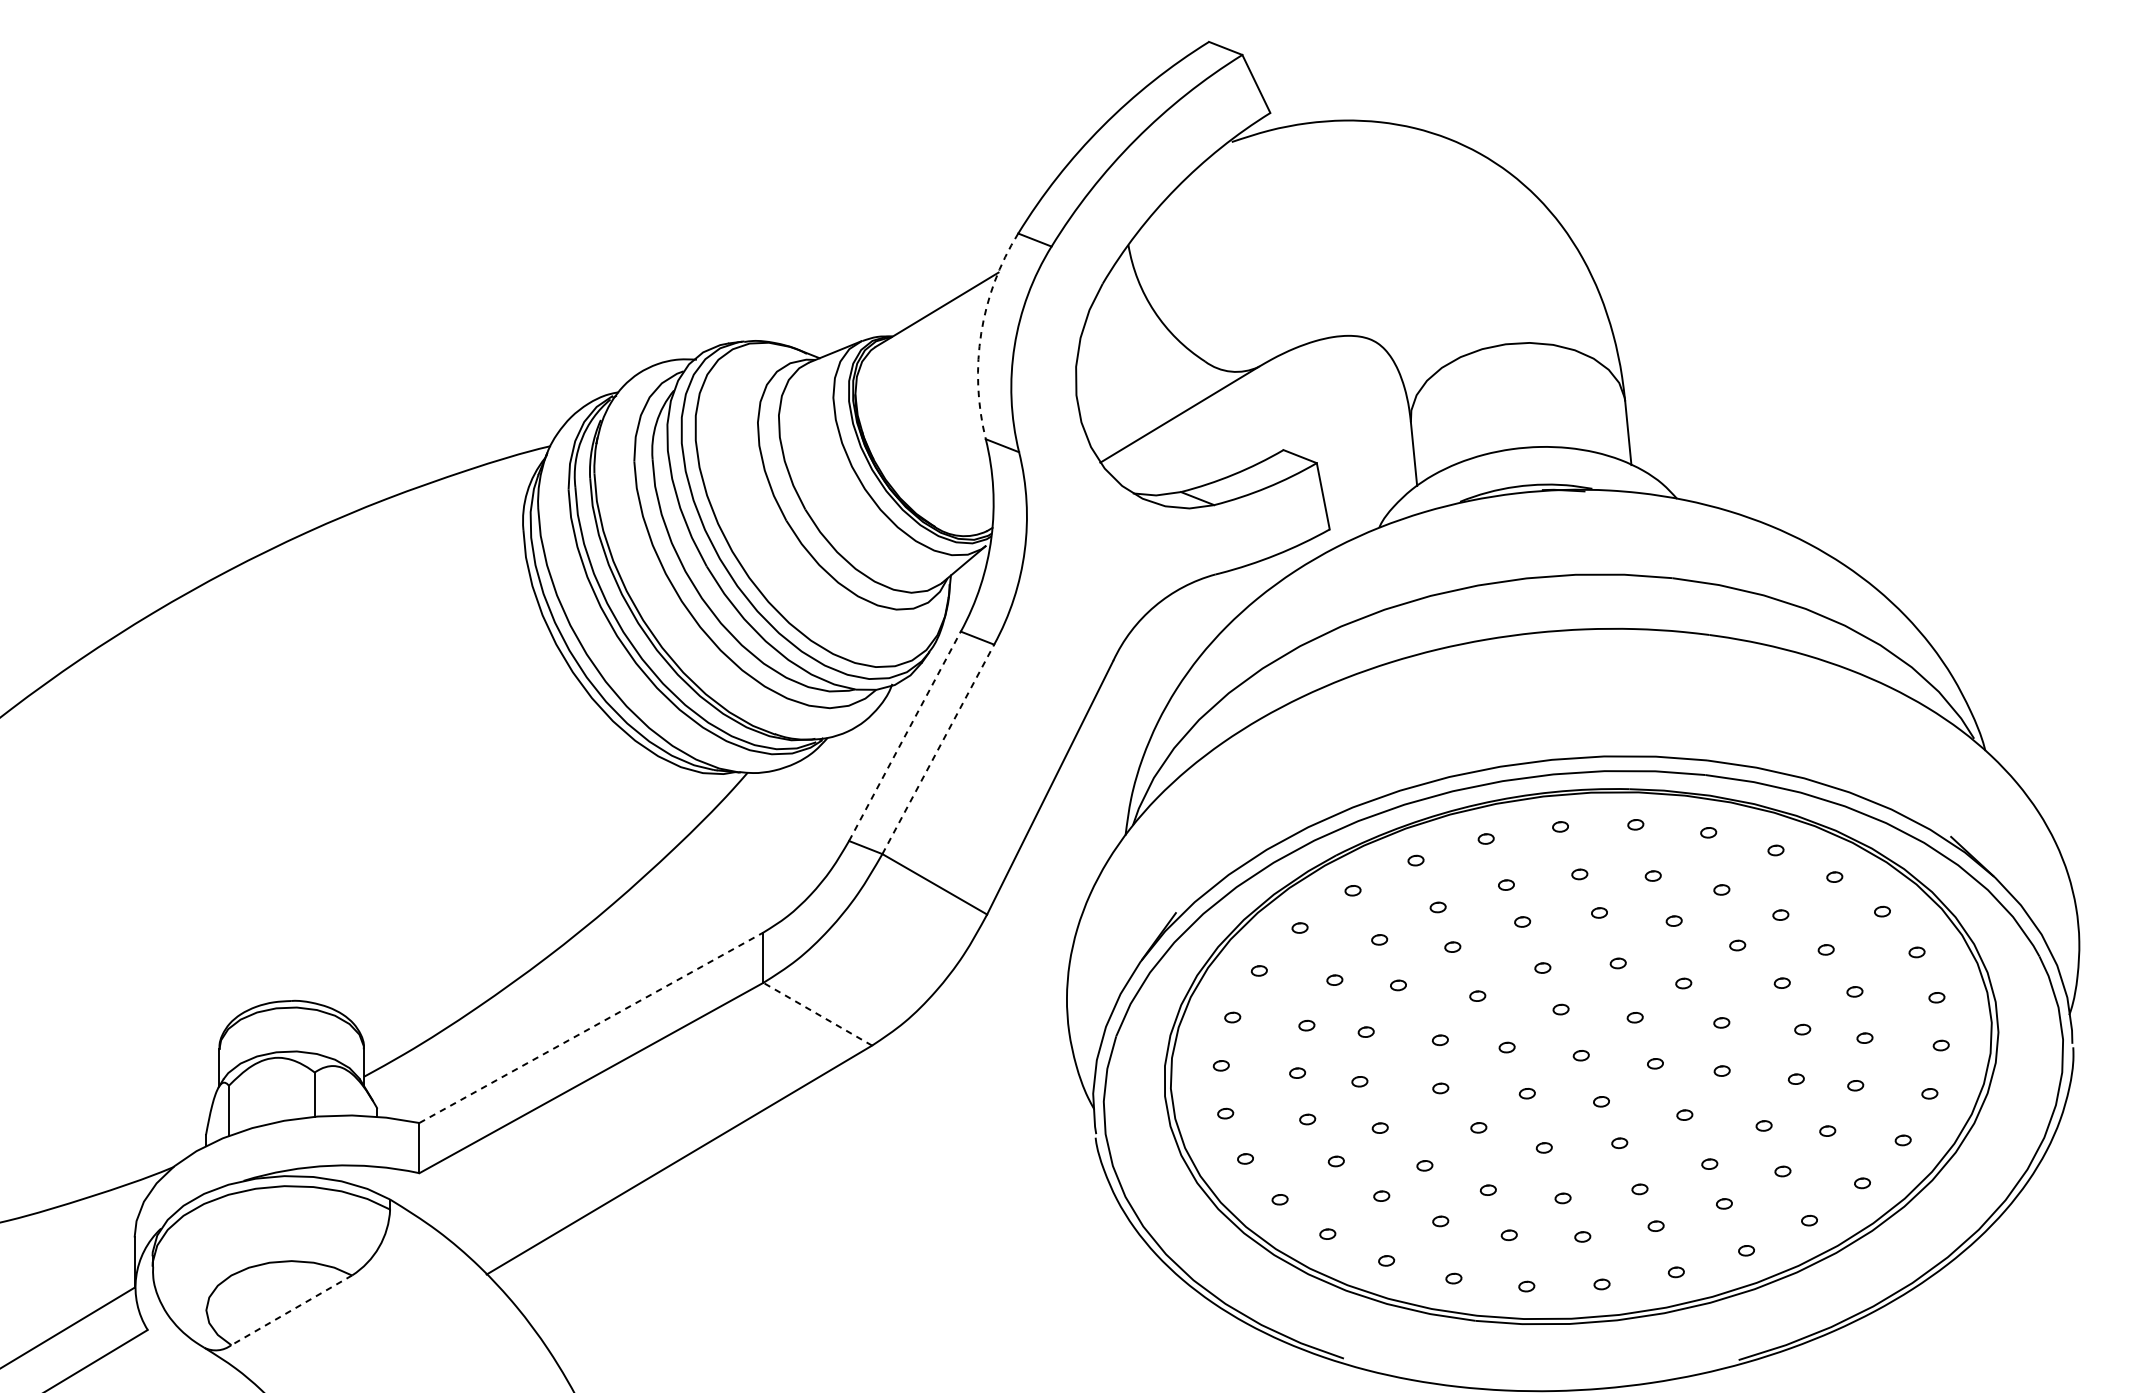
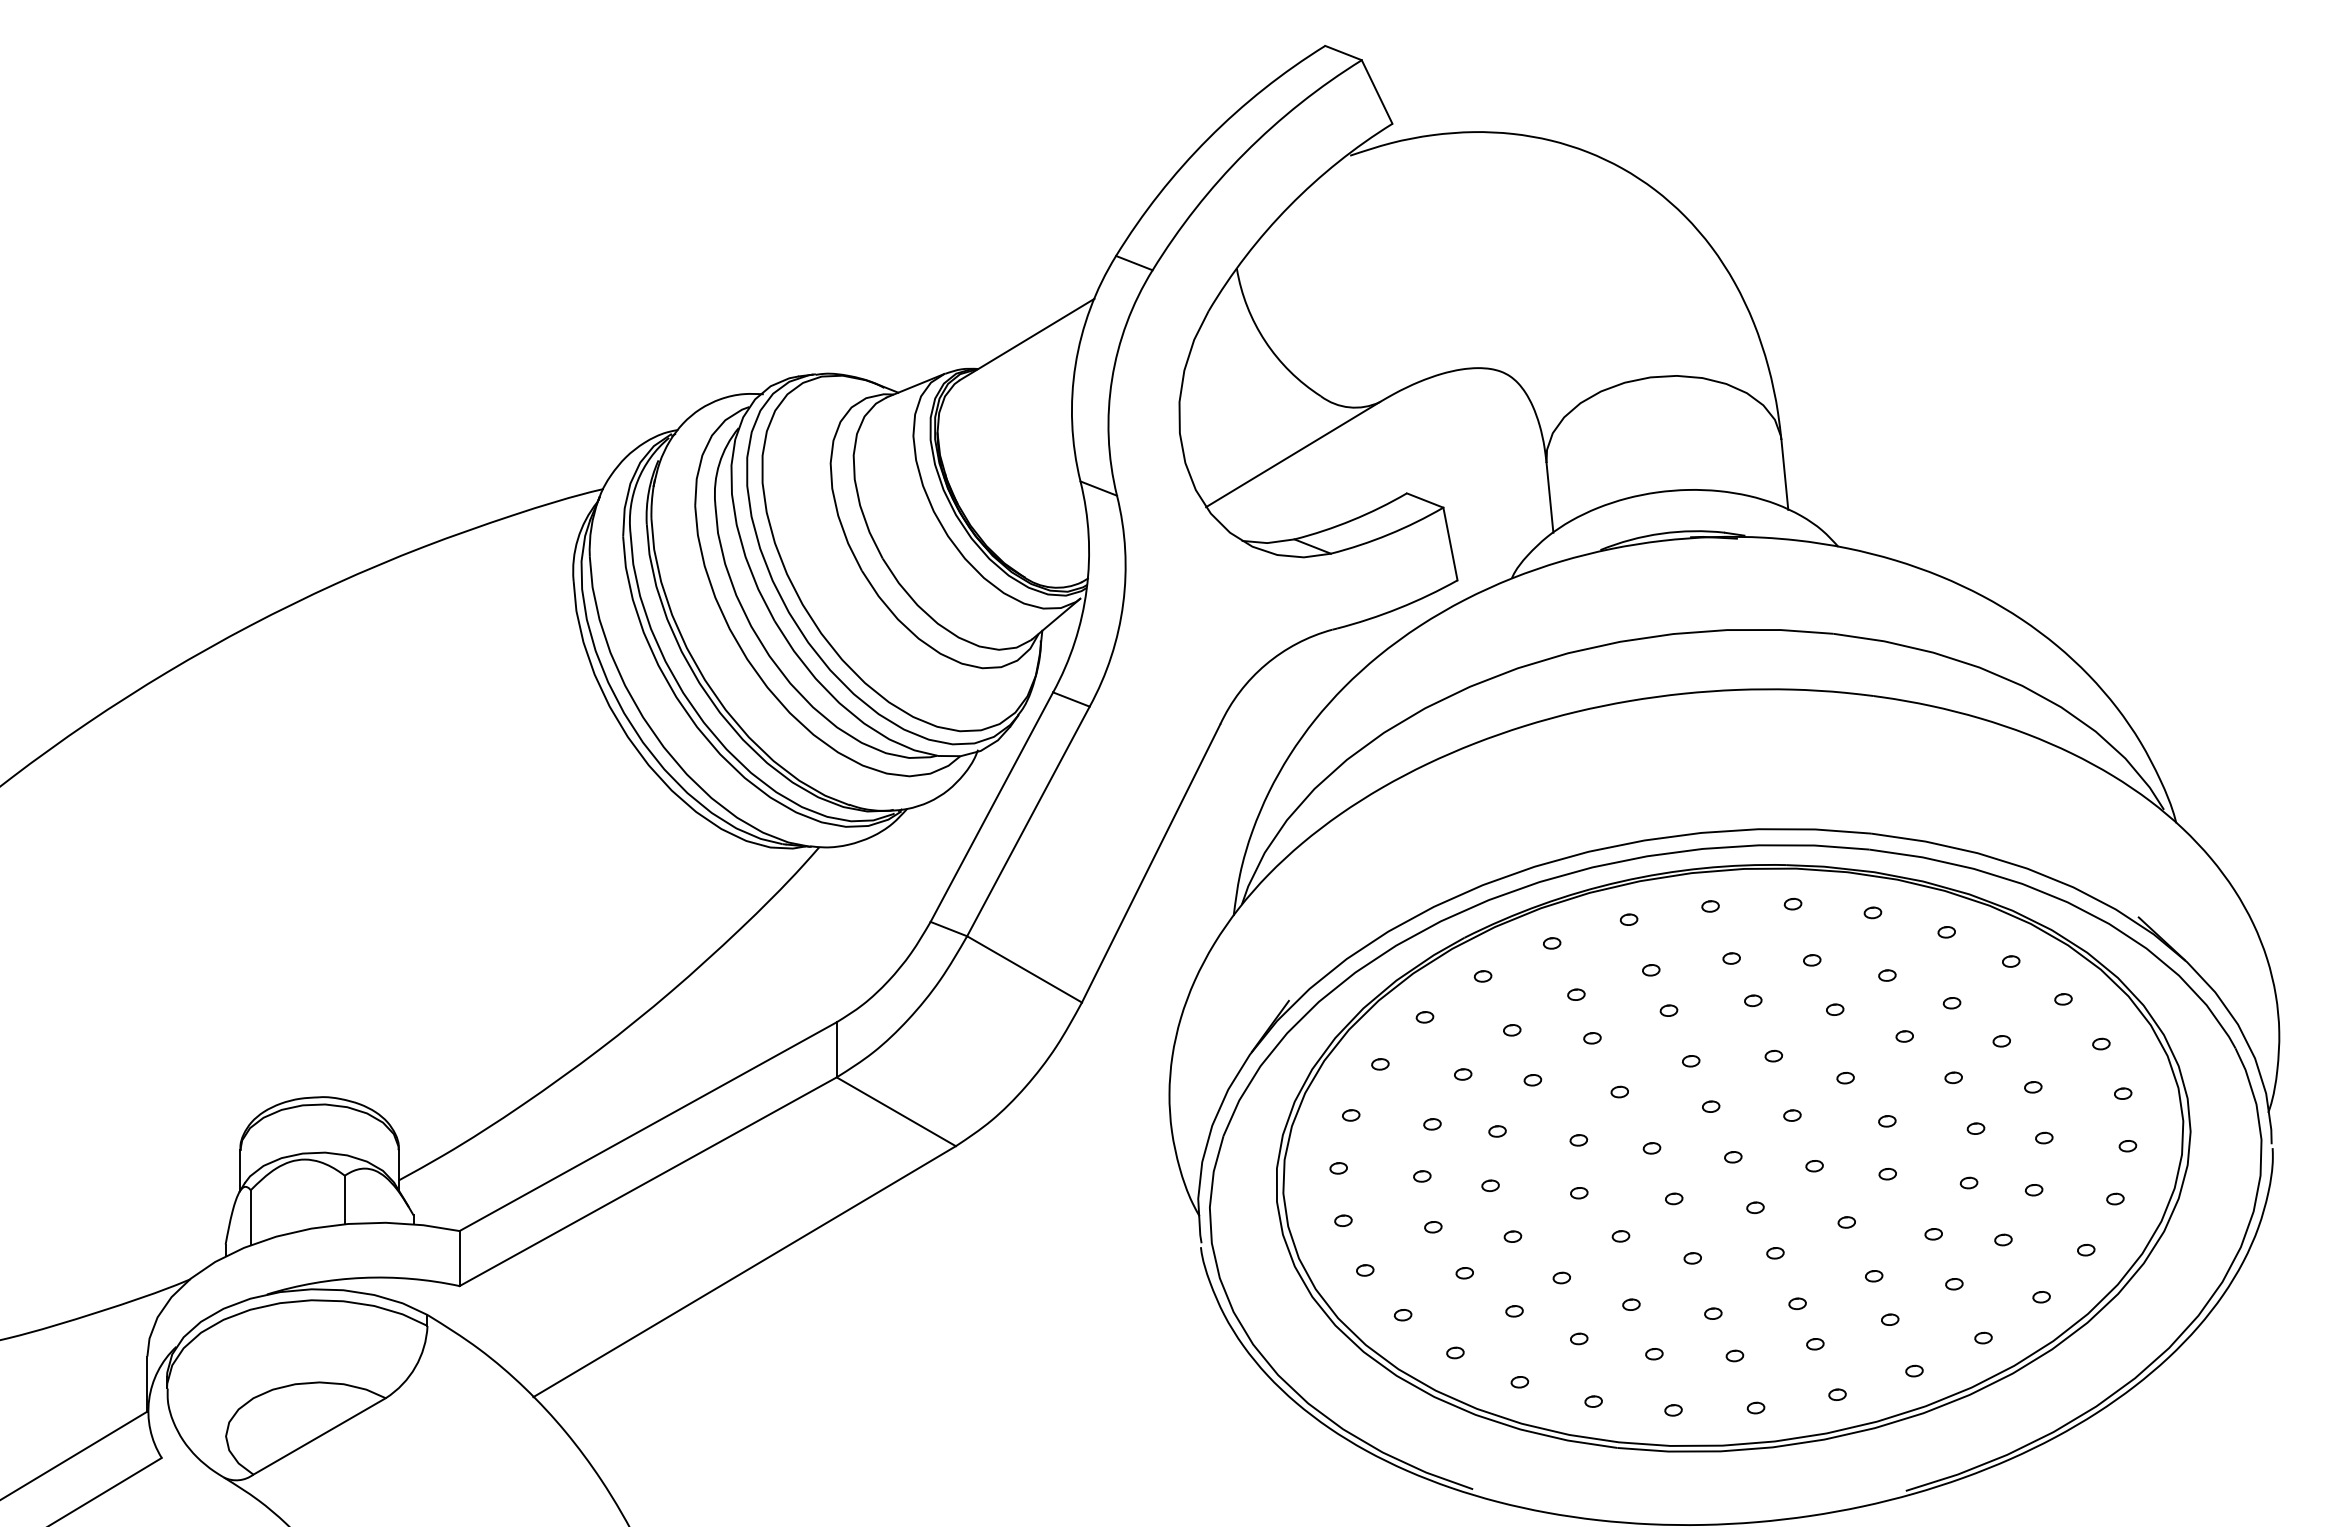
arc: (981, 333) -> (1075, 365), dashed -> solid
line: (905, 735) -> (992, 806), dashed -> solid
line: (938, 749) -> (1028, 821), dashed -> solid
line: (817, 1013) -> (896, 1111), dashed -> solid
line: (591, 1027) -> (648, 1126), dashed -> solid
line: (291, 1310) -> (319, 1436), dashed -> solid

